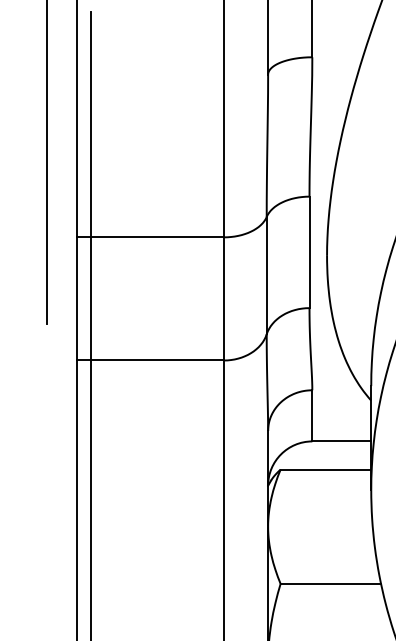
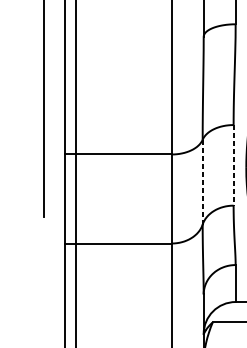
line: (309, 252) -> (233, 165), solid -> dashed
line: (266, 275) -> (202, 182), solid -> dashed

